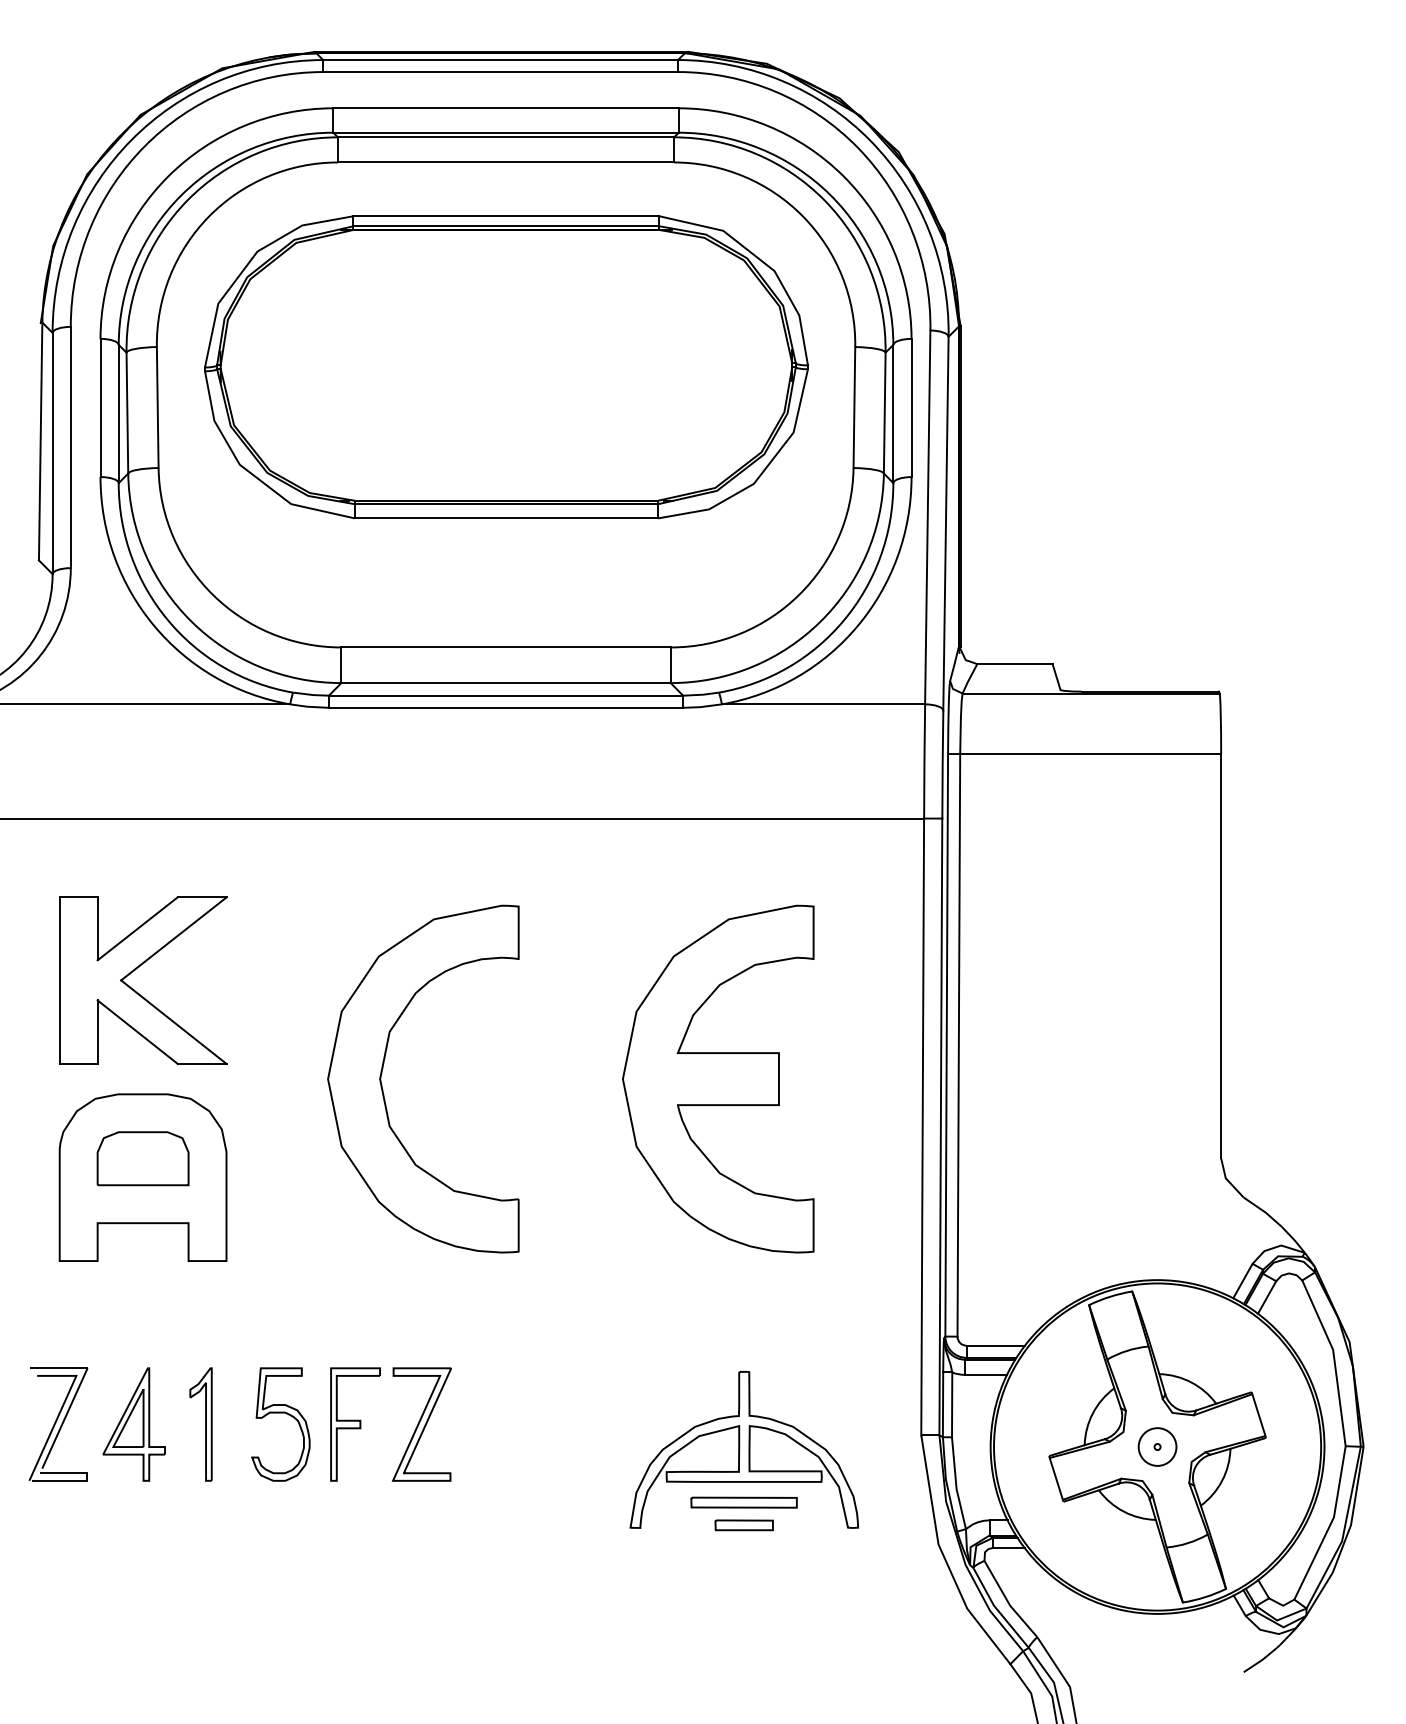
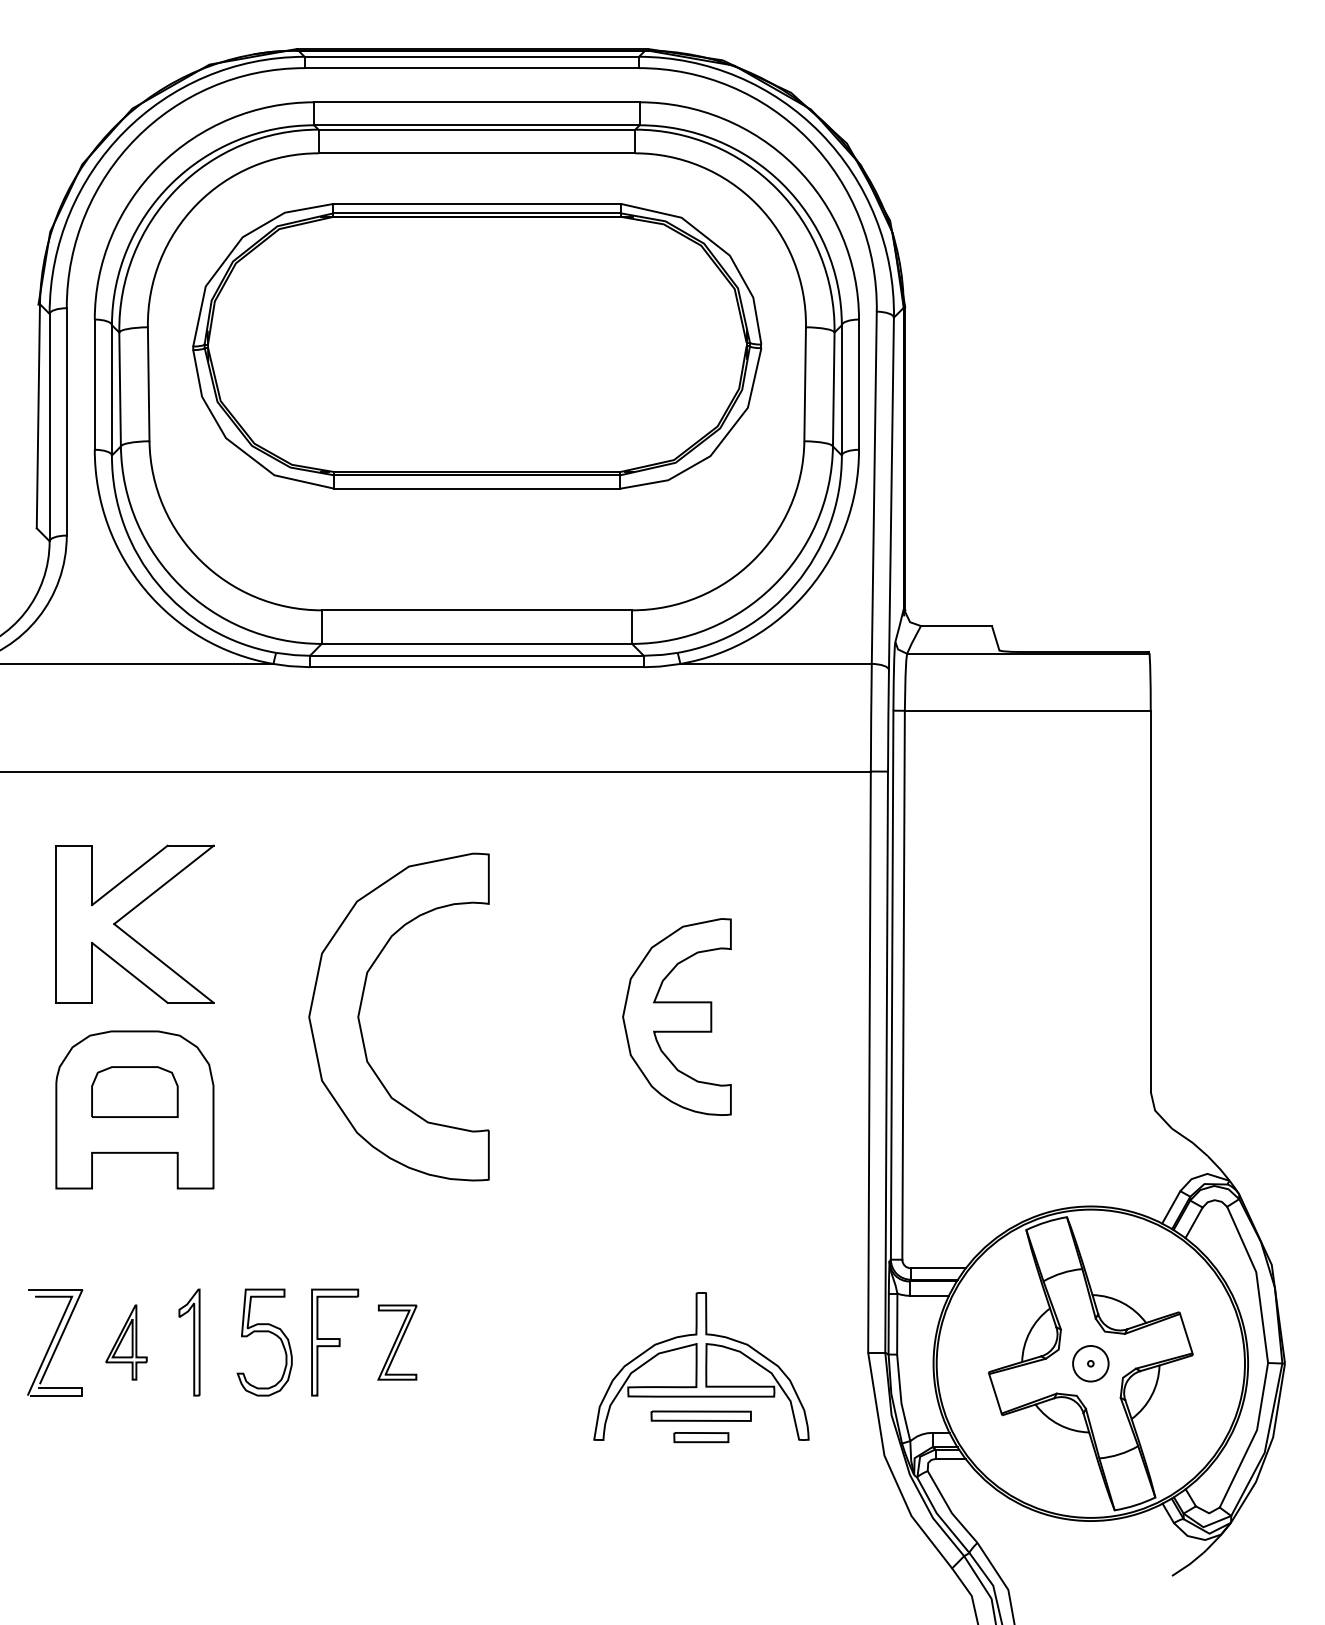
part: (718, 1078) -> (677, 1016), size x0.6
part: (133, 1424) -> (125, 1342), size x0.7
part: (421, 1424) -> (397, 1342), size x0.7

